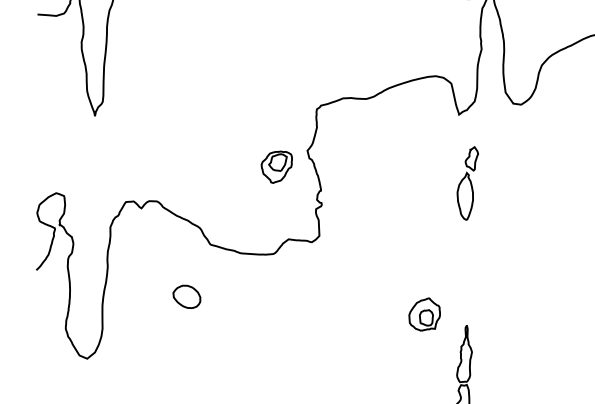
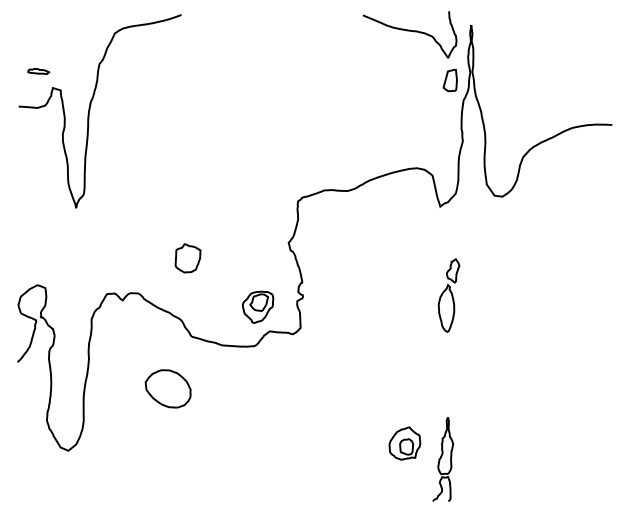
part: (206, 166) -> (187, 258), added
part: (277, 166) -> (258, 306), moved
part: (467, 183) -> (448, 295), moved
part: (186, 296) -> (167, 388), size x1.67
part: (424, 314) -> (404, 443), moved

